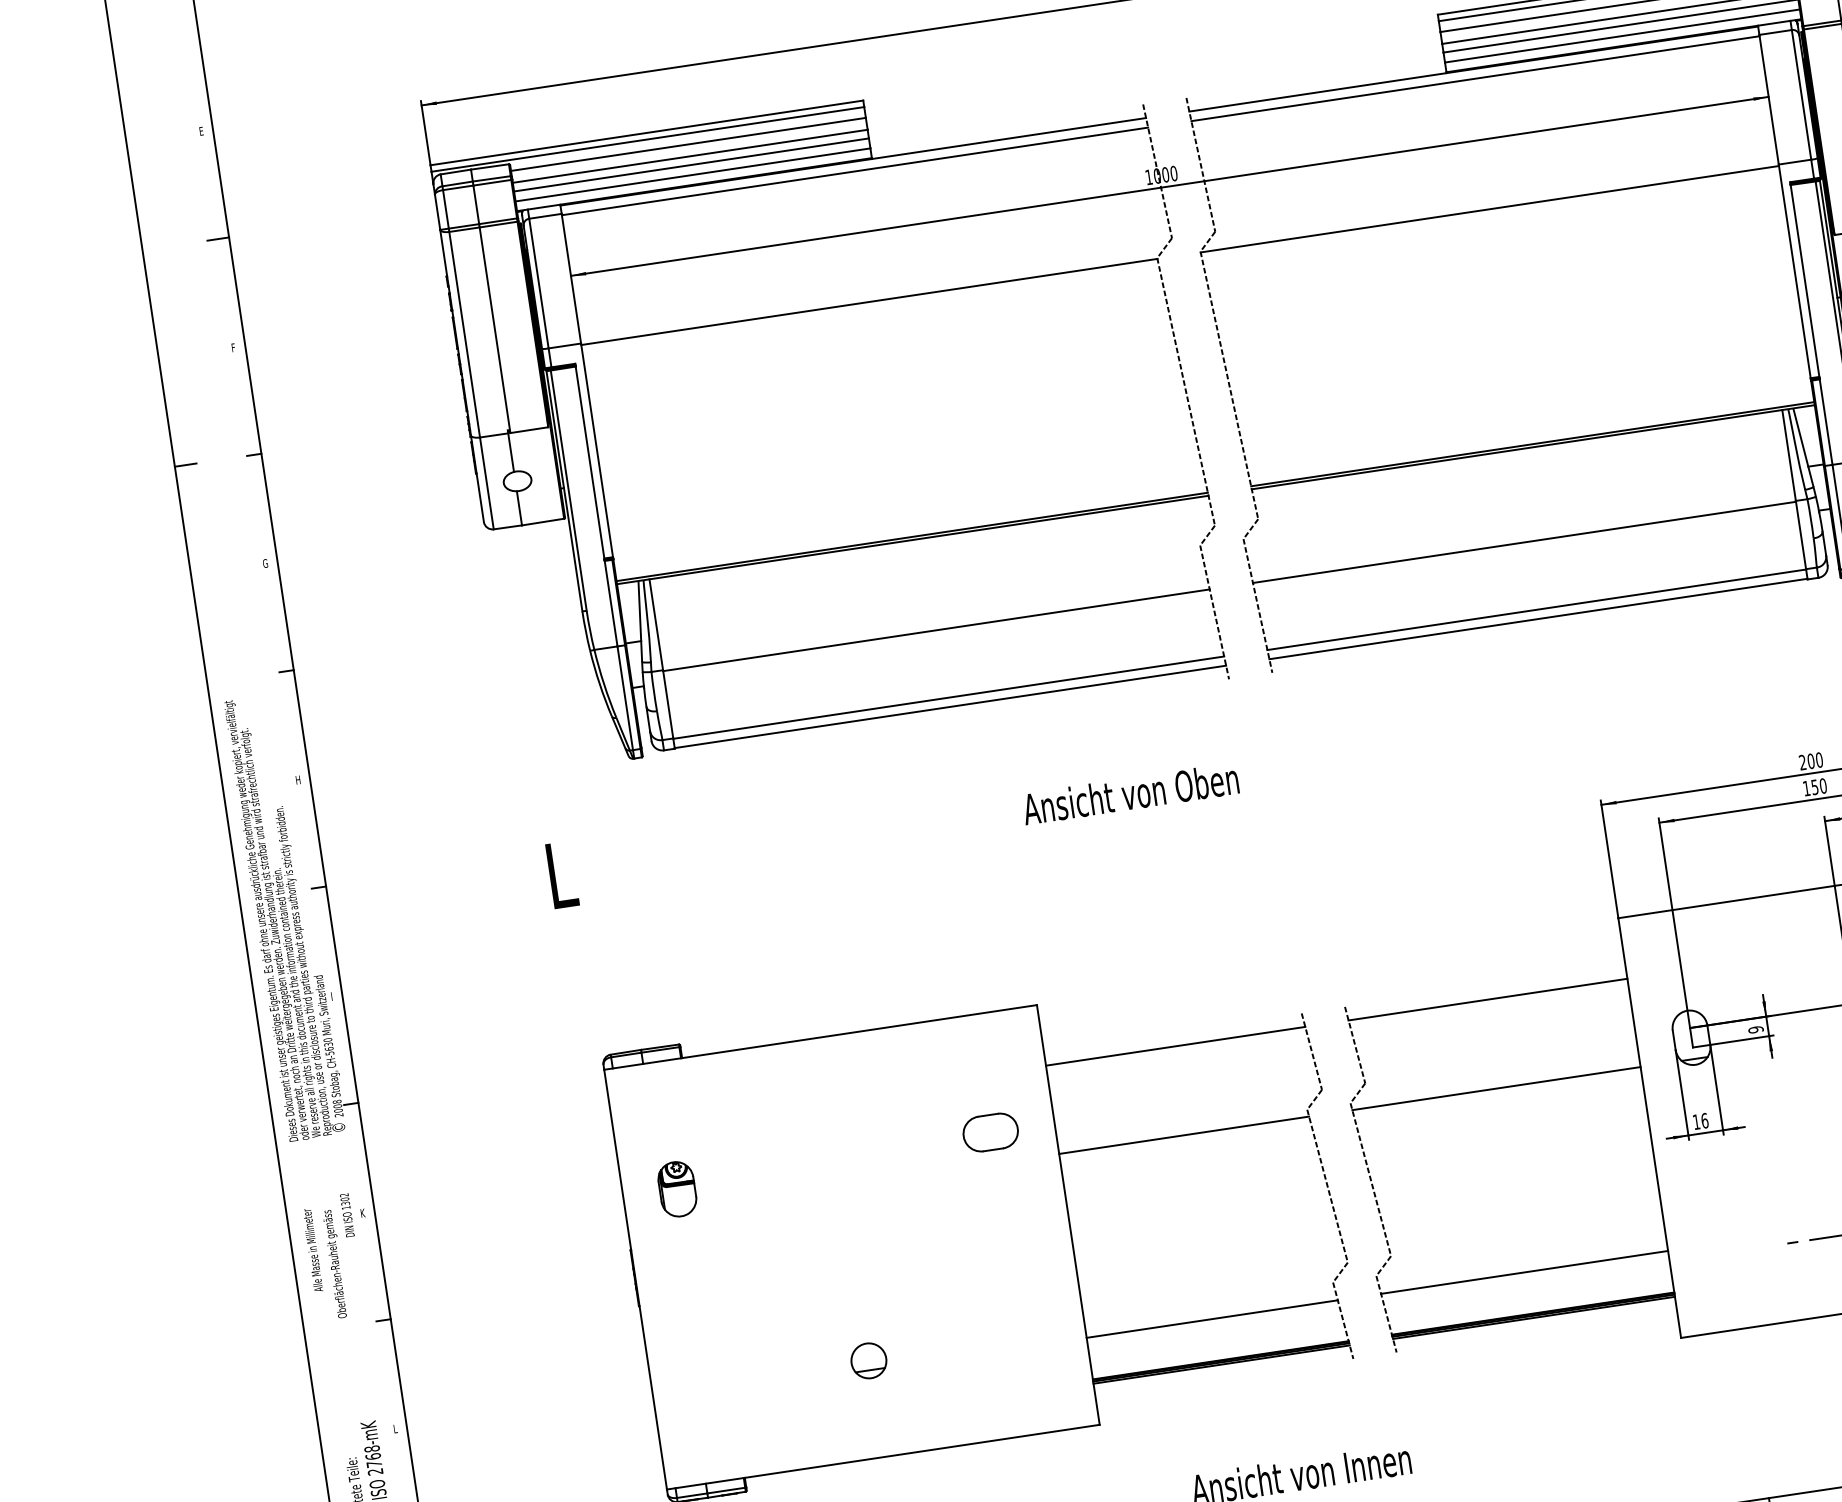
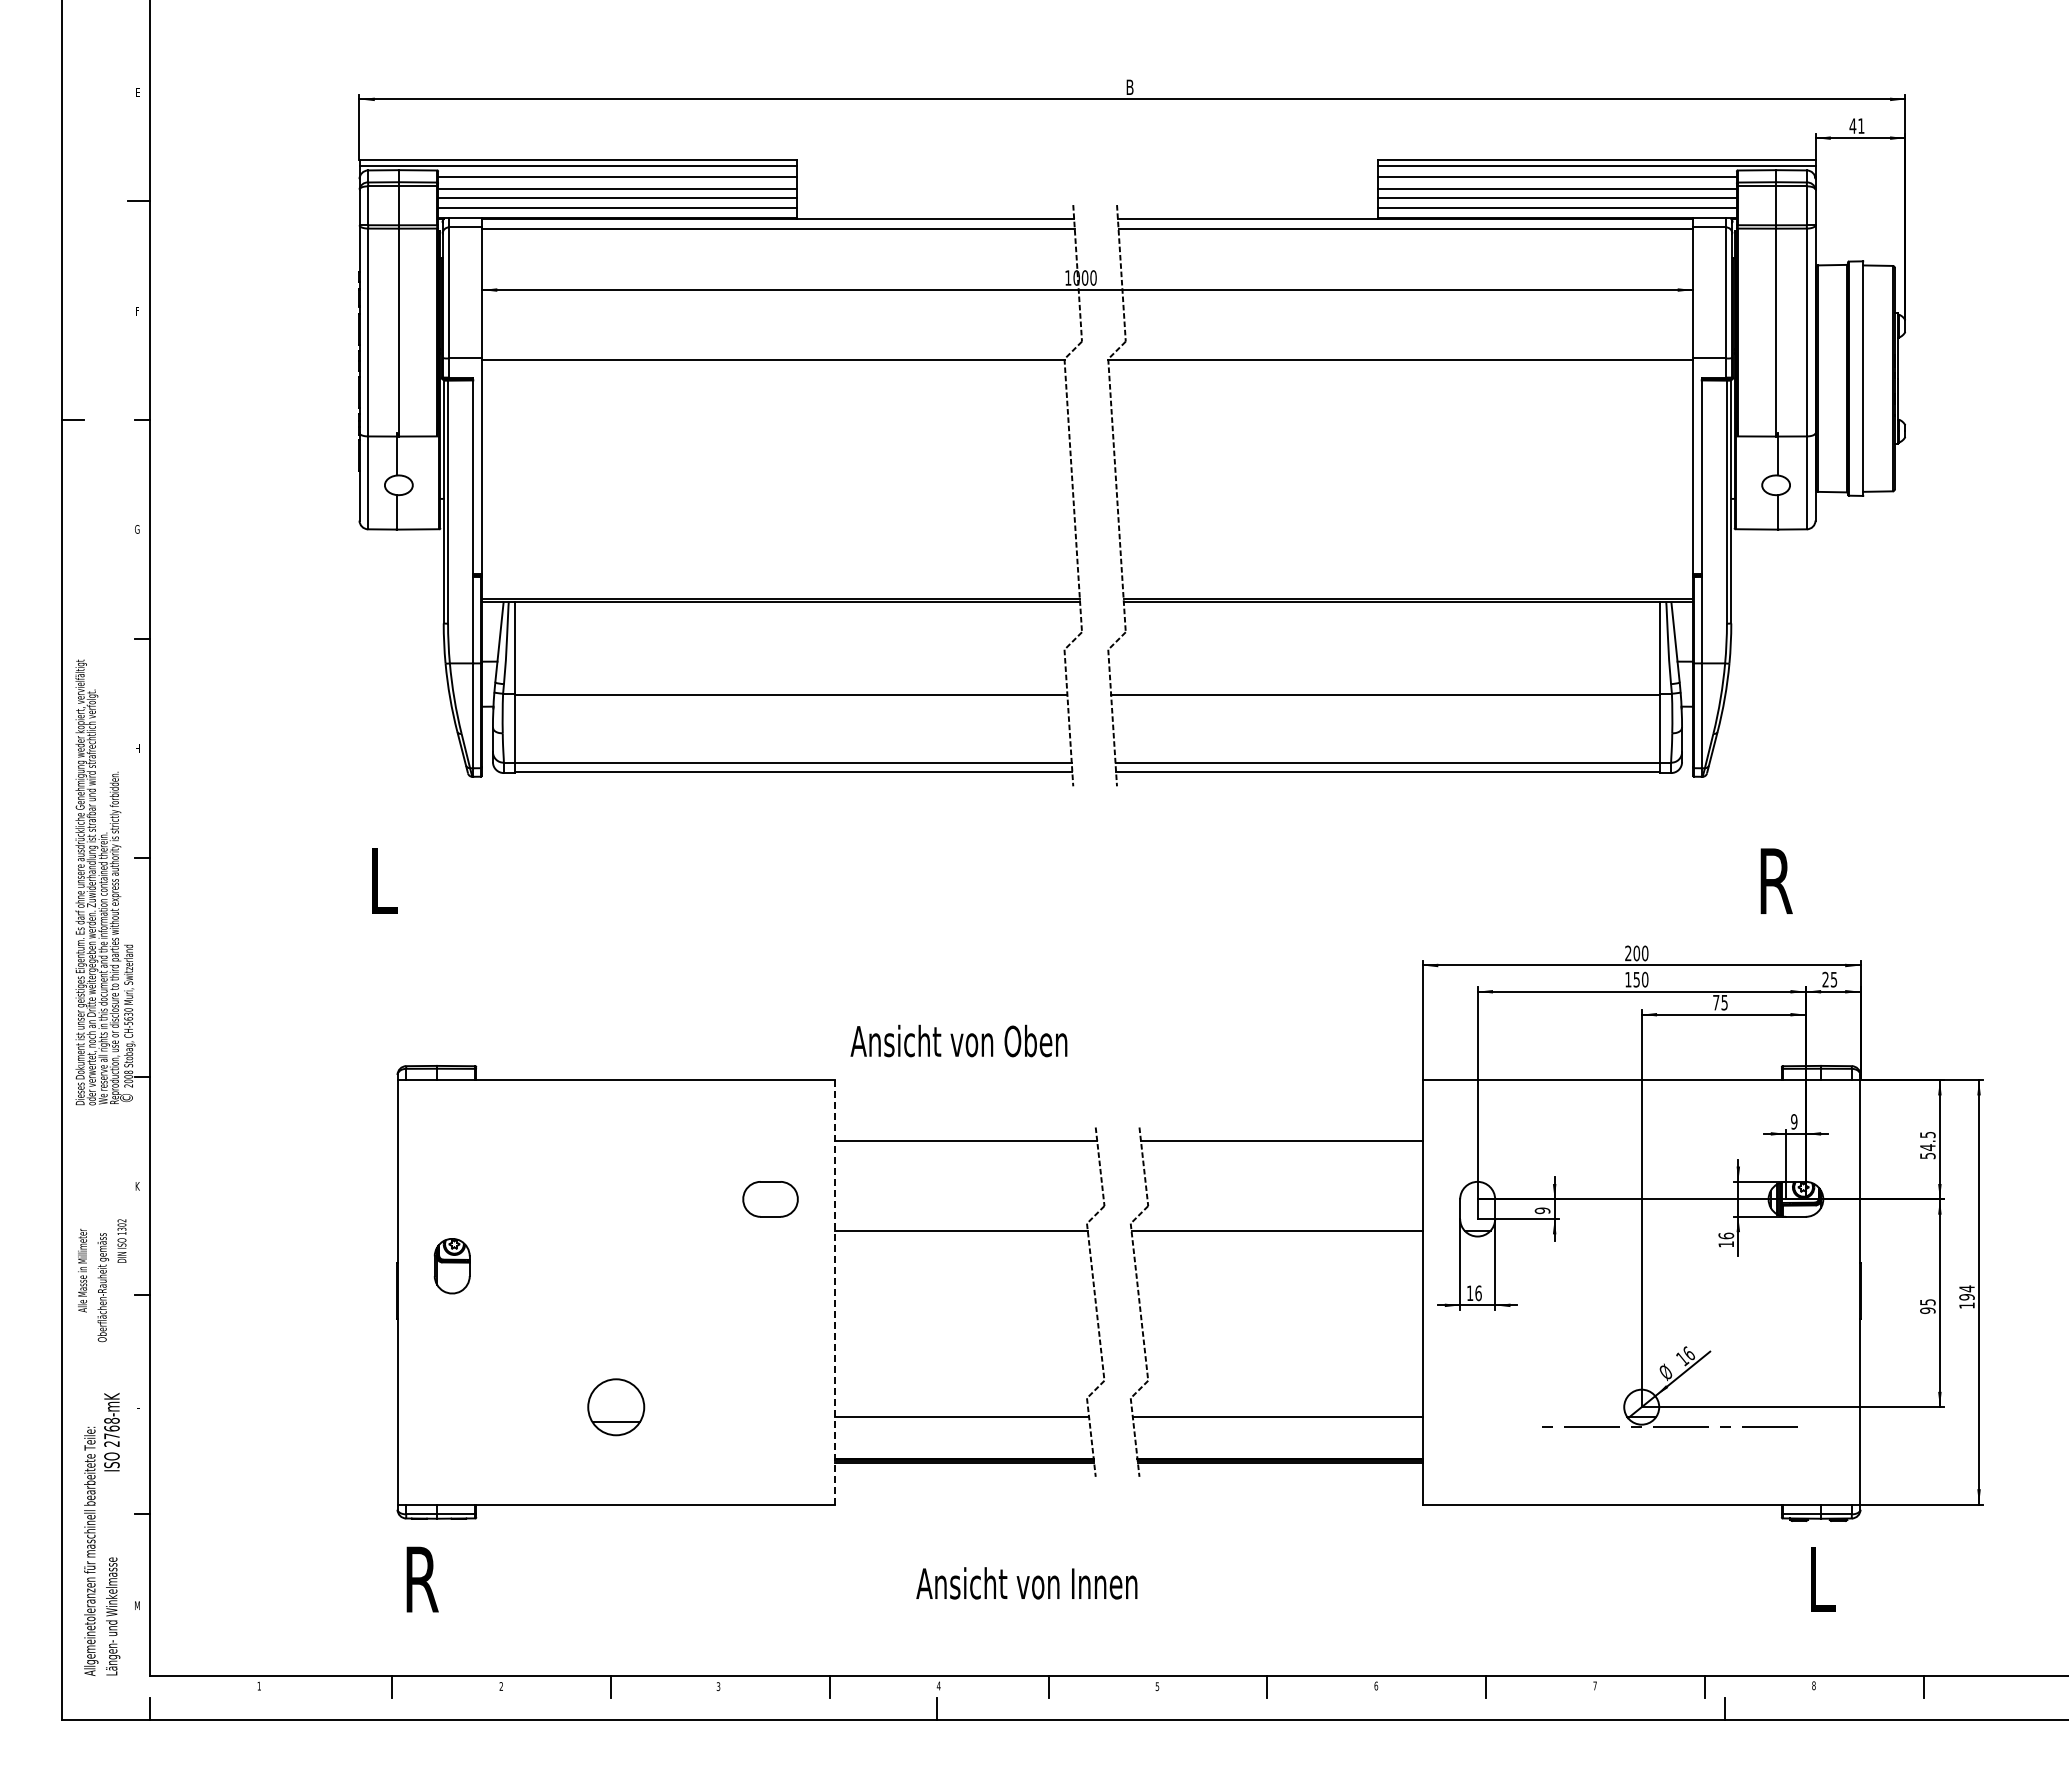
text: (1130, 793) -> (958, 1040), moved
part: (676, 1189) -> (451, 1266), moved
line: (1068, 1215) -> (835, 1292), solid -> dashed
text: (333, 1257) -> (102, 1280), moved
part: (869, 1360) -> (616, 1406), size x1.6

